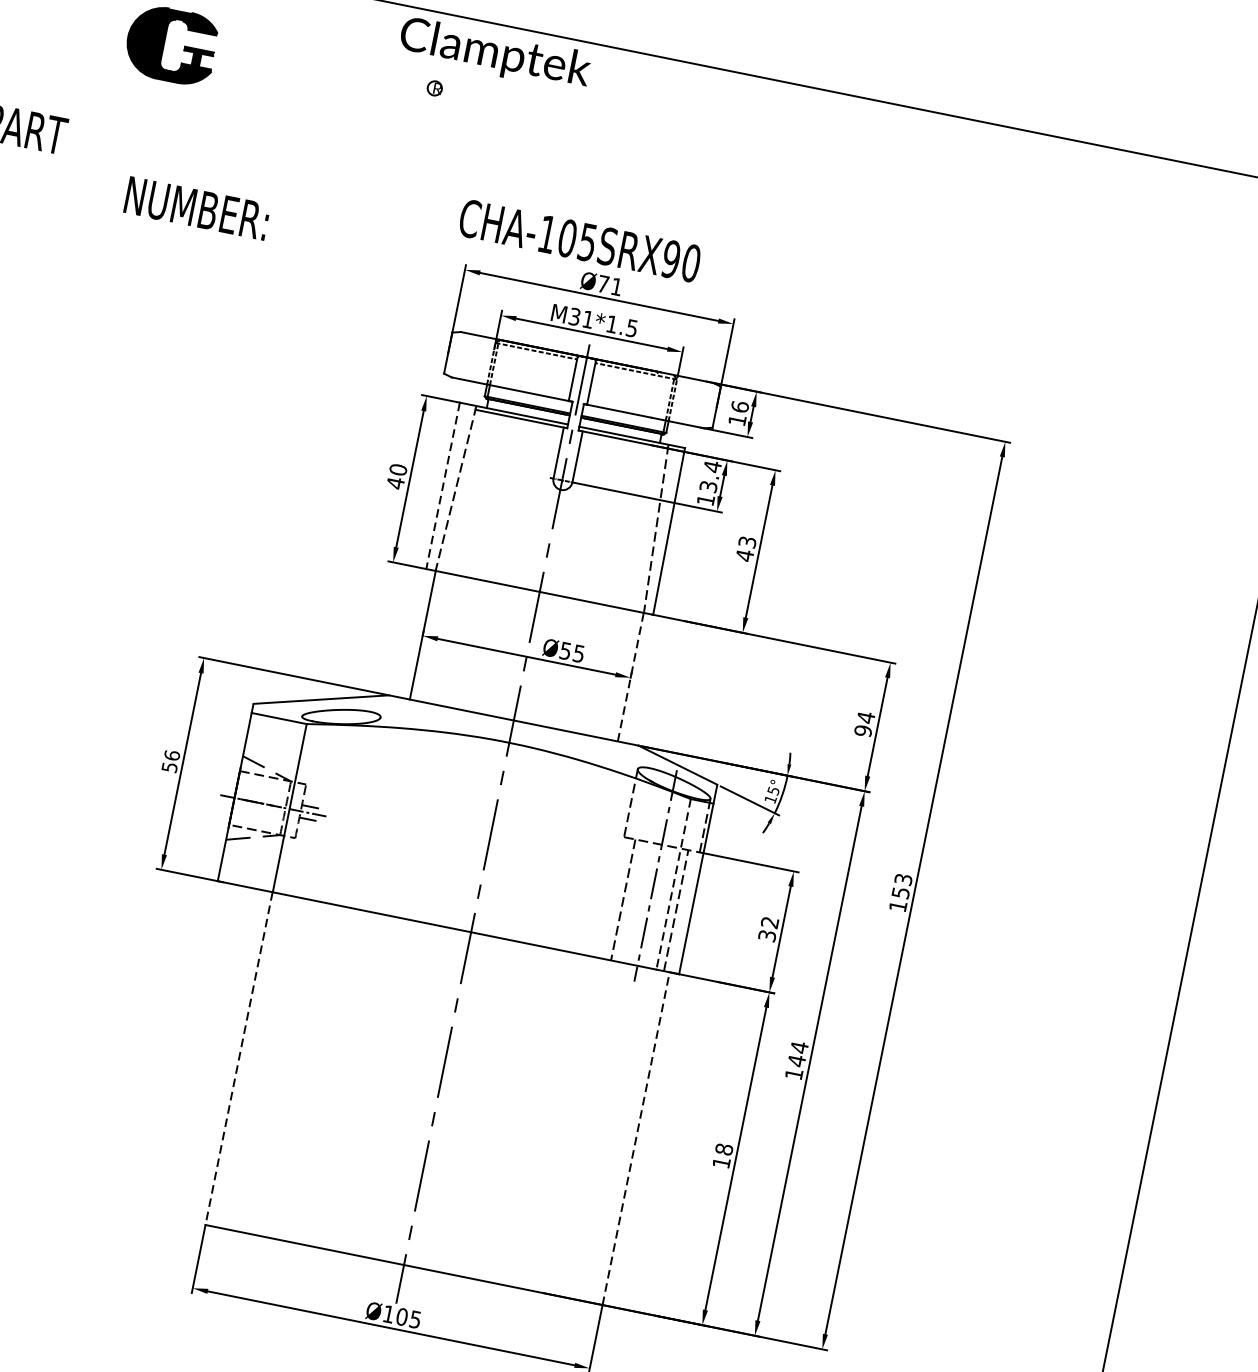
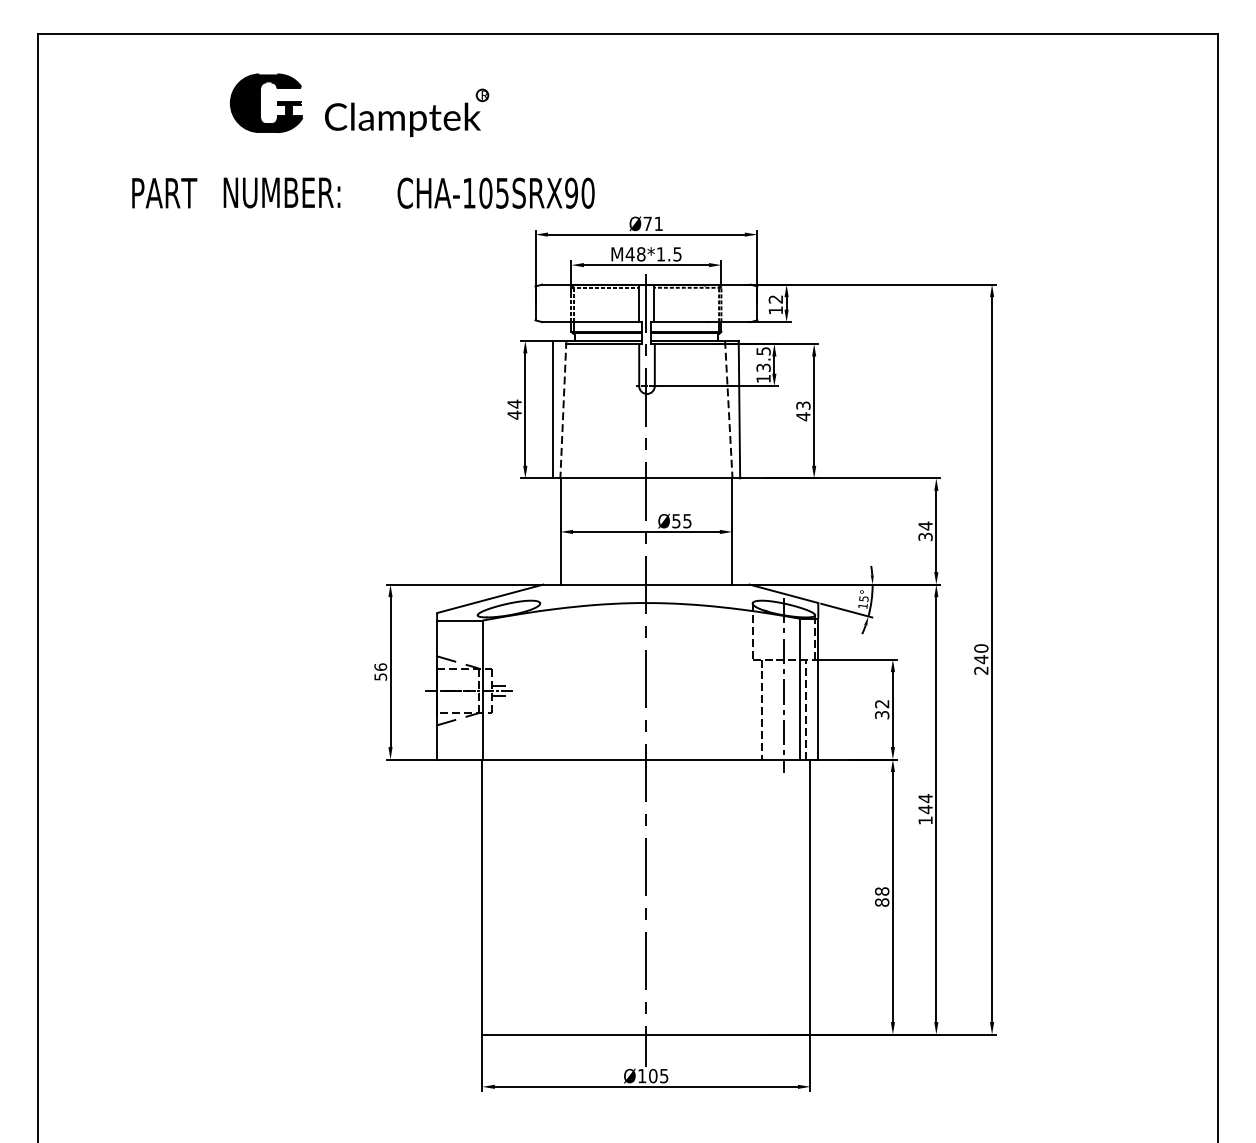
text: (494, 54) -> (402, 119), moved
text: (196, 208) -> (281, 192), moved
text: (579, 239) -> (495, 192), moved
text: (581, 318) -> (635, 254), M31*1.5 -> M48*1.5
text: (739, 406) -> (775, 299), 16 -> 12
text: (712, 465) -> (763, 350), 13.4 -> 13.5
text: (398, 469) -> (514, 403), 40 -> 44
line: (442, 485) -> (552, 409), dashed -> solid
line: (631, 676) -> (732, 530), dashed -> solid
text: (863, 730) -> (925, 536), 94 -> 34
line: (673, 884) -> (799, 689), dashed -> solid
text: (901, 892) -> (981, 659), 153 -> 240
line: (239, 1059) -> (482, 897), dashed -> solid
line: (636, 1138) -> (810, 896), dashed -> solid
text: (721, 1162) -> (882, 902), 18 -> 88

